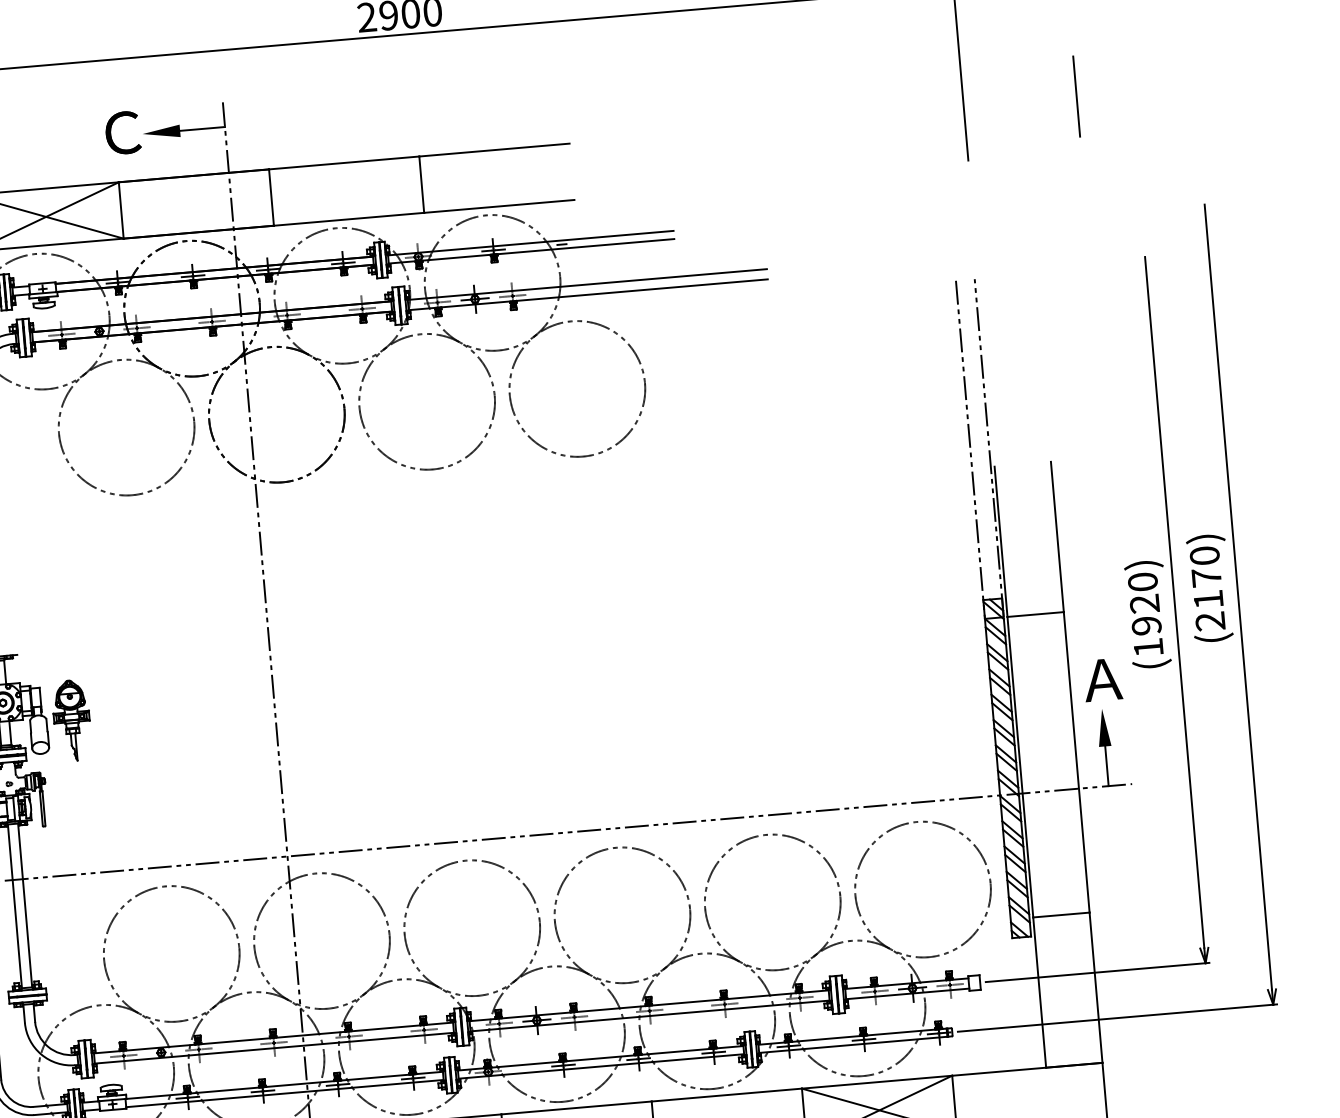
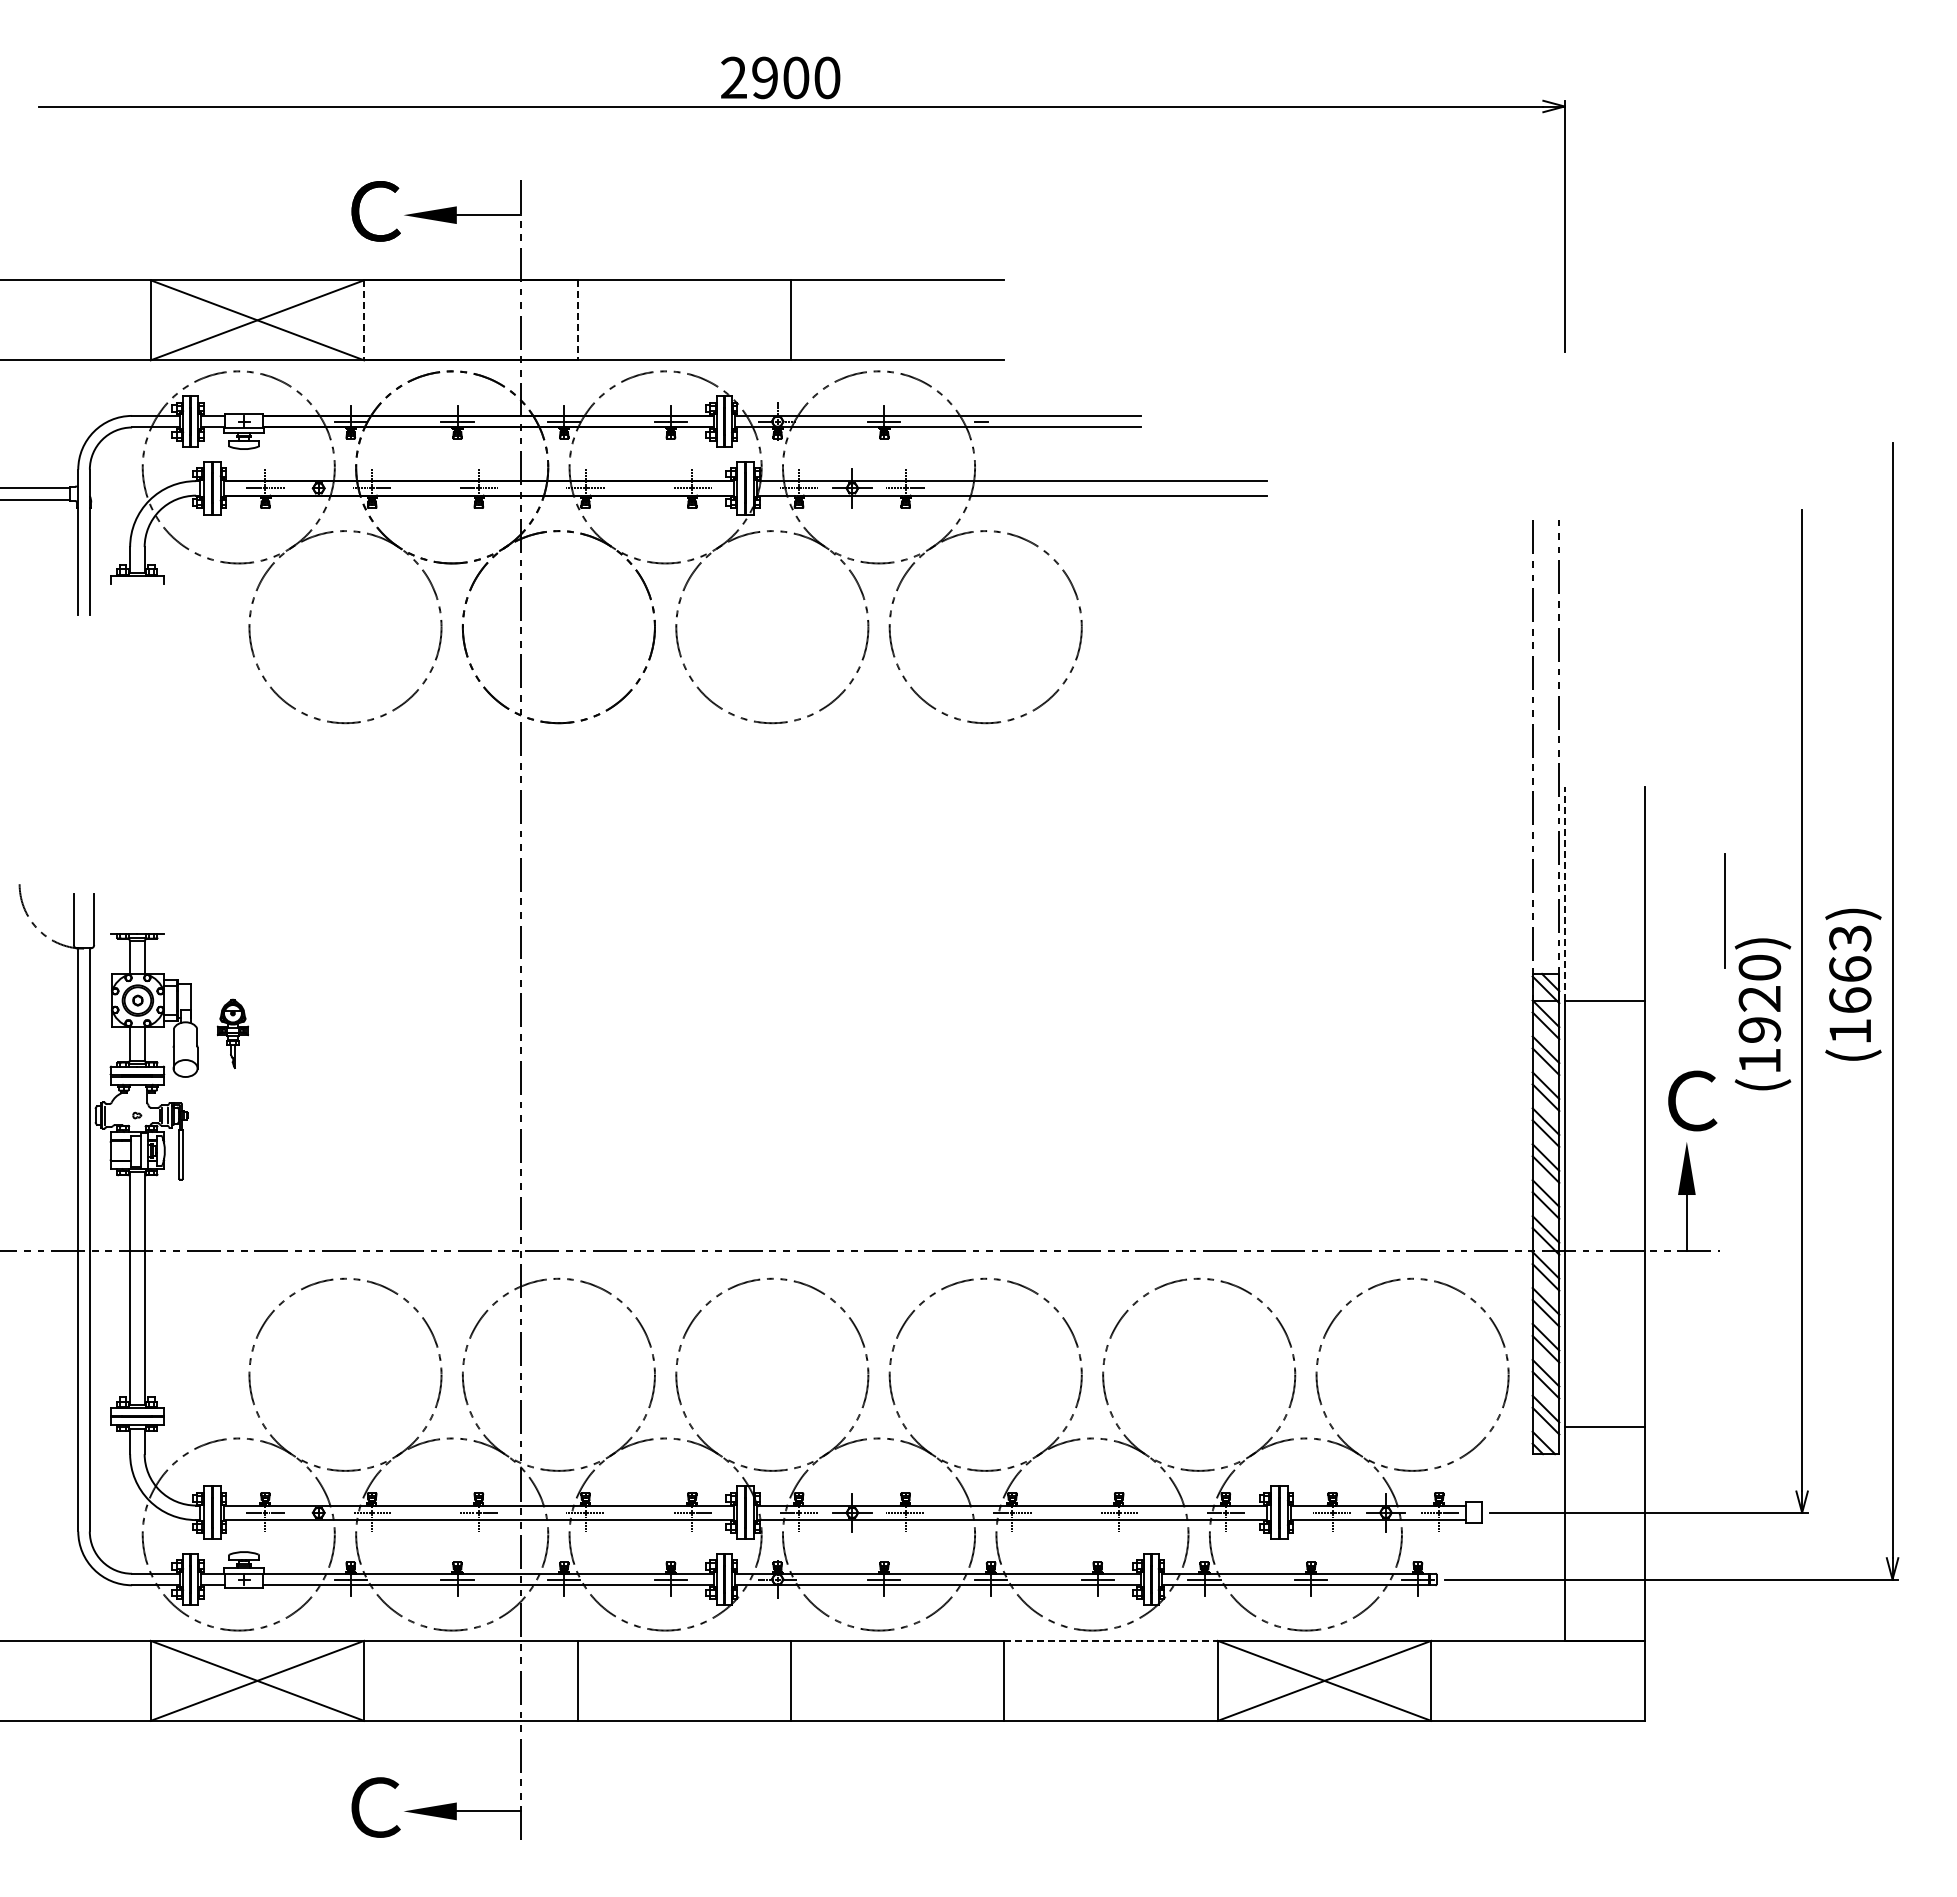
line: (1076, 96) -> (1724, 910), moved
line: (271, 197) -> (577, 320), solid -> dashed
line: (121, 210) -> (364, 320), solid -> dashed
line: (1000, 541) -> (1564, 893), solid -> dashed
text: (1207, 588) -> (1850, 984), (2170) -> (1663)
text: (1102, 679) -> (1691, 1100), Ａ -> Ｃ
part: (71, 720) -> (232, 1033), size x0.6
line: (727, 1094) -> (1111, 1640), solid -> dashed

